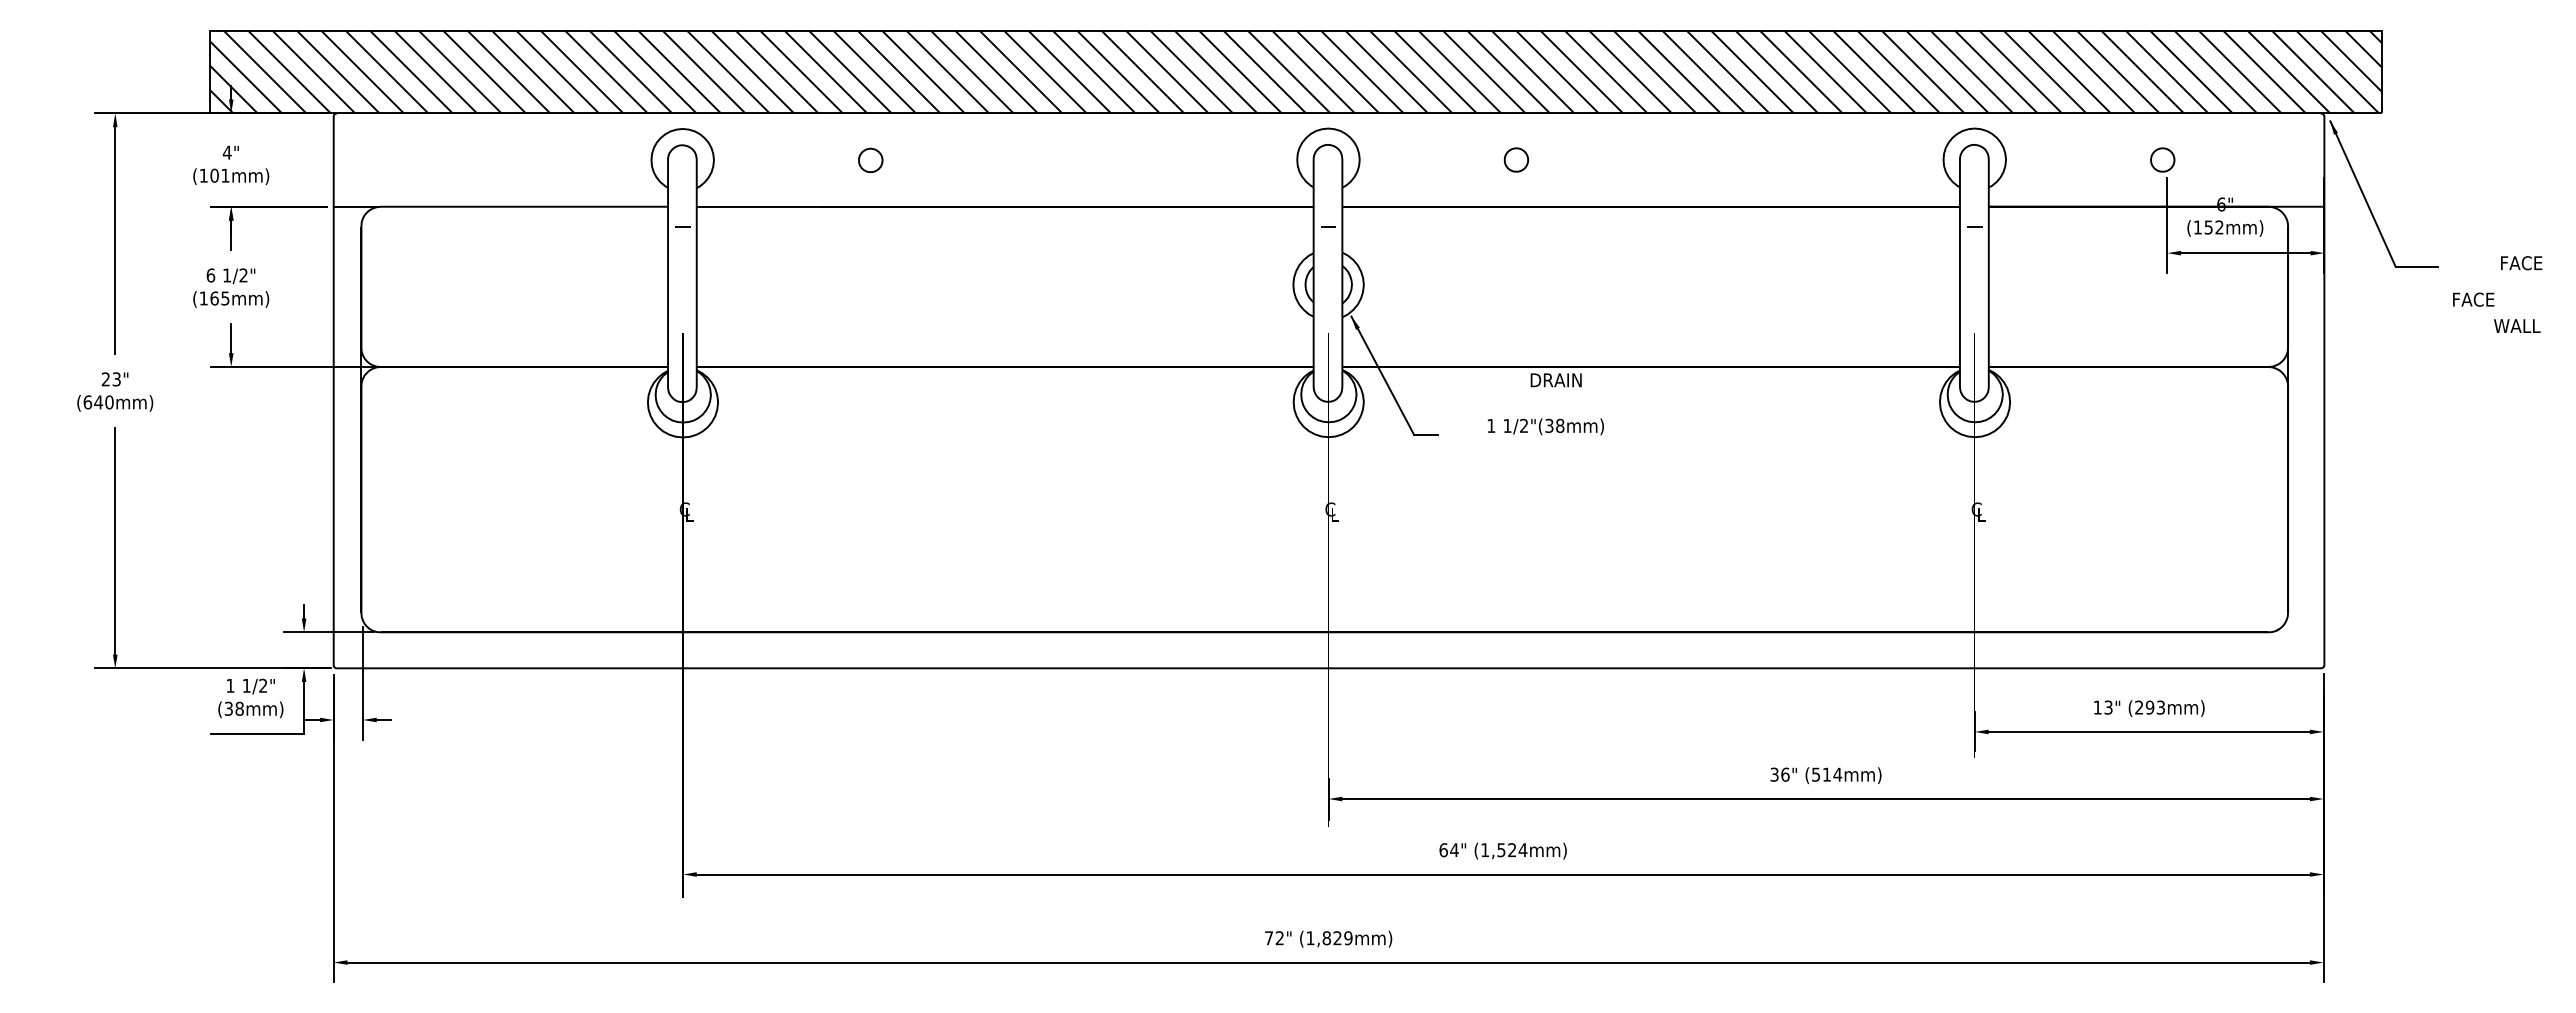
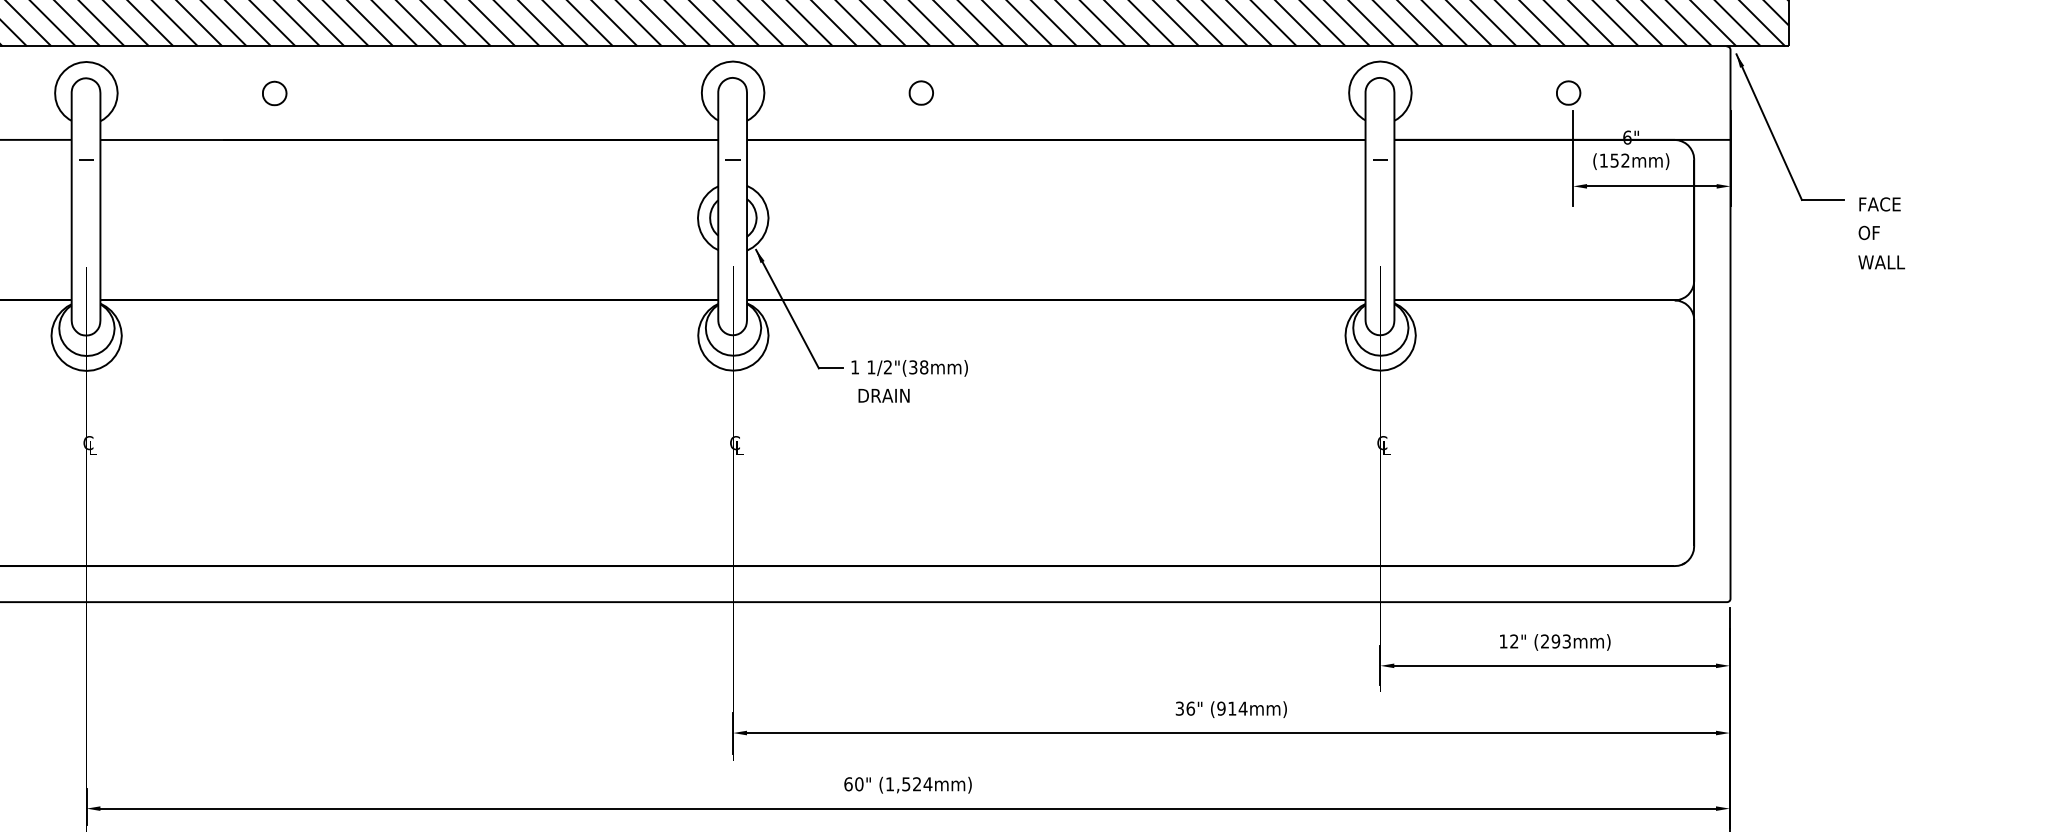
text: (2521, 263) -> (1879, 204), moved
text: (2473, 299) -> (1879, 232), FACE -> OF
text: (2517, 325) -> (1881, 261), moved
text: (1555, 380) -> (883, 396), moved
text: (1545, 426) -> (909, 367), moved
text: (2108, 707) -> (1514, 641), 13" -> 12"
text: (1815, 774) -> (1220, 708), (514mm) -> (914mm)
text: (1454, 850) -> (859, 784), 64" -> 60"

